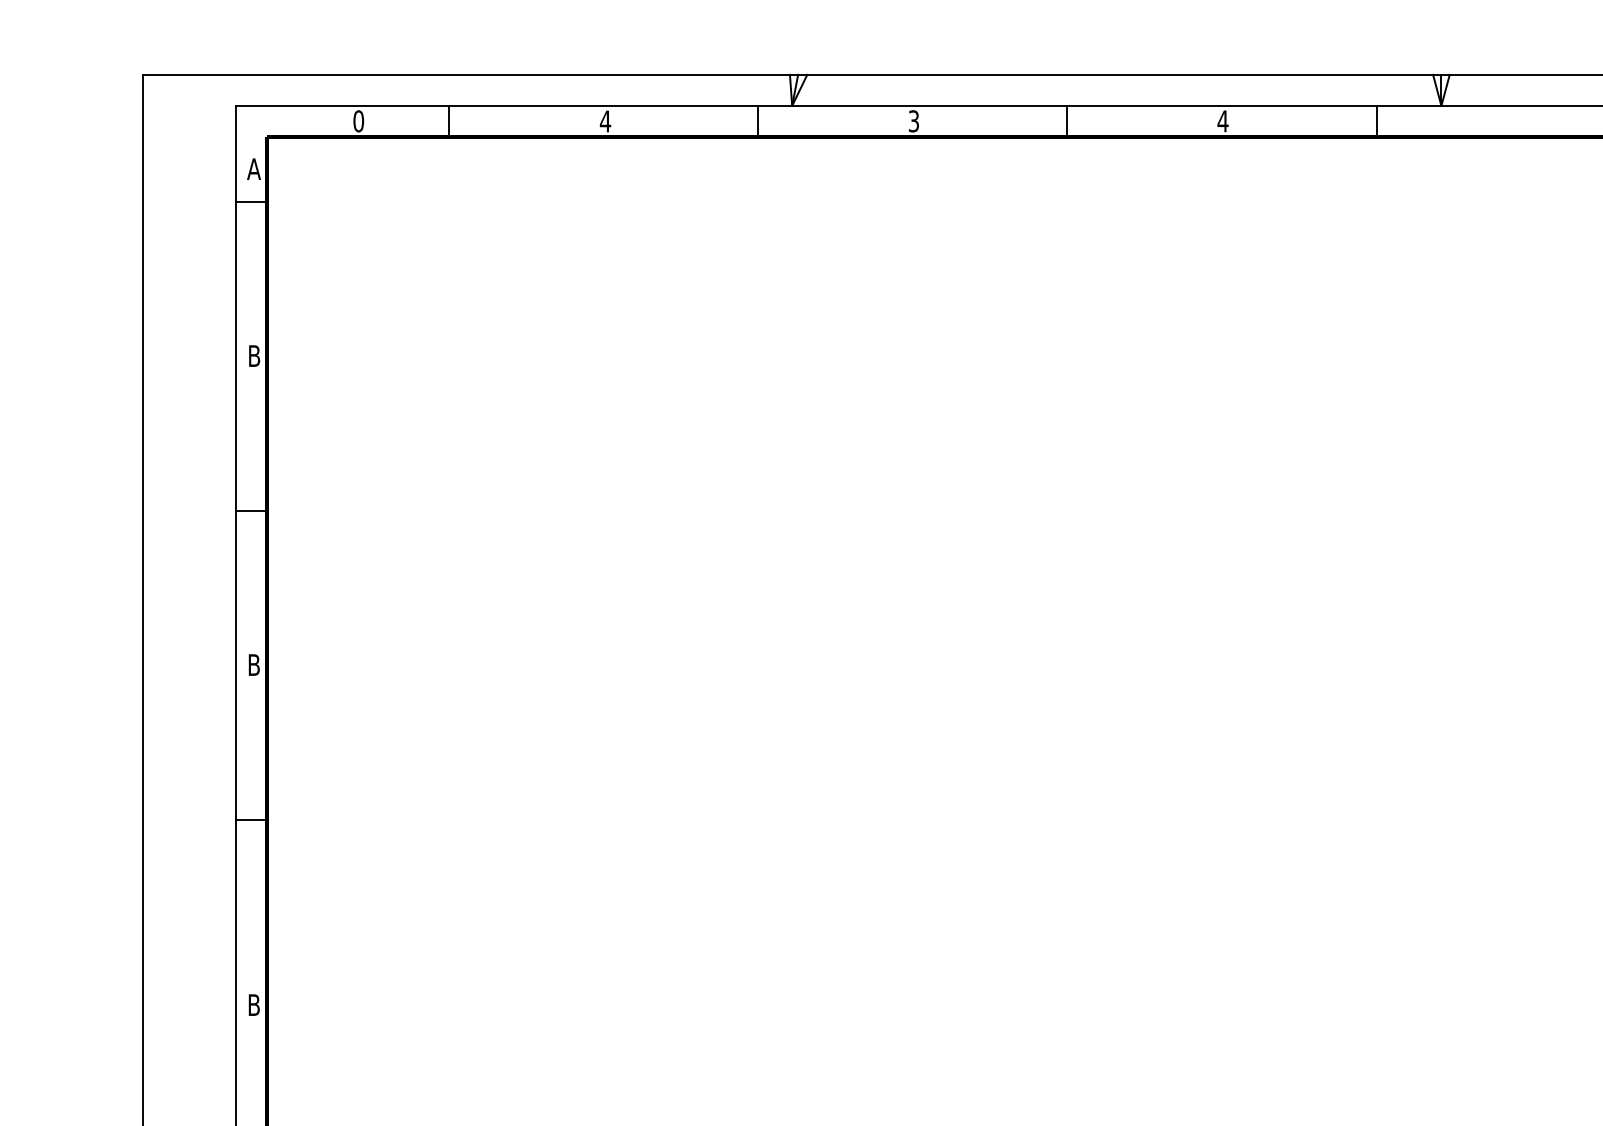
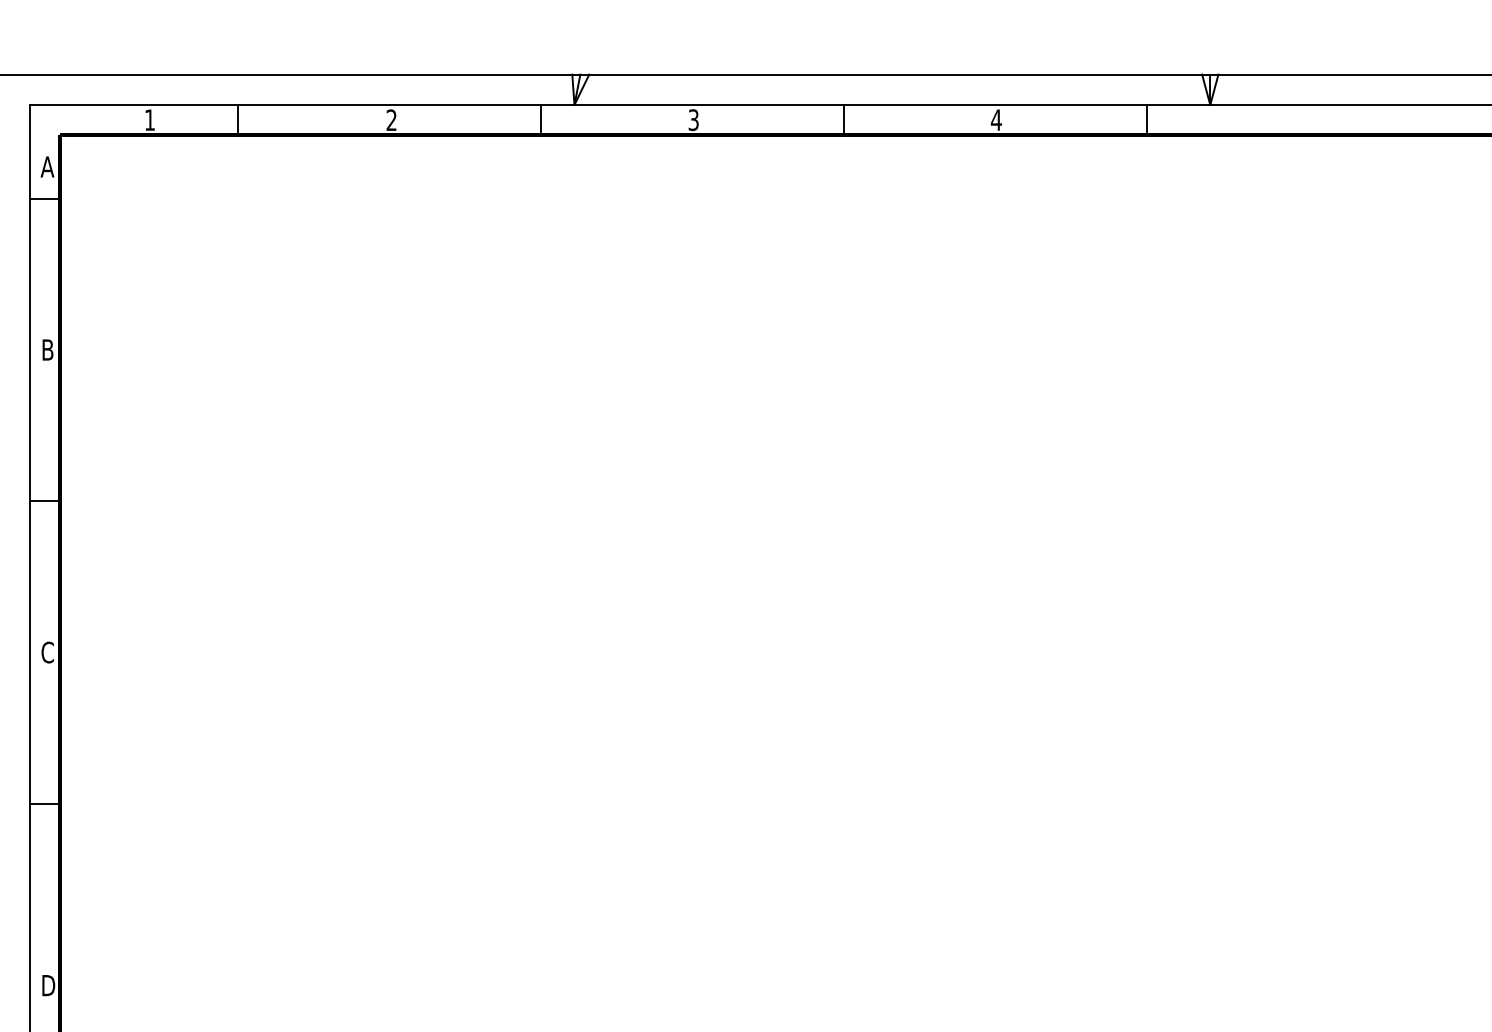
text: (358, 121) -> (149, 120), 0 -> 1
text: (605, 121) -> (391, 120), 4 -> 2
text: (254, 664) -> (47, 652), B -> C
text: (256, 1004) -> (49, 985), B -> D

